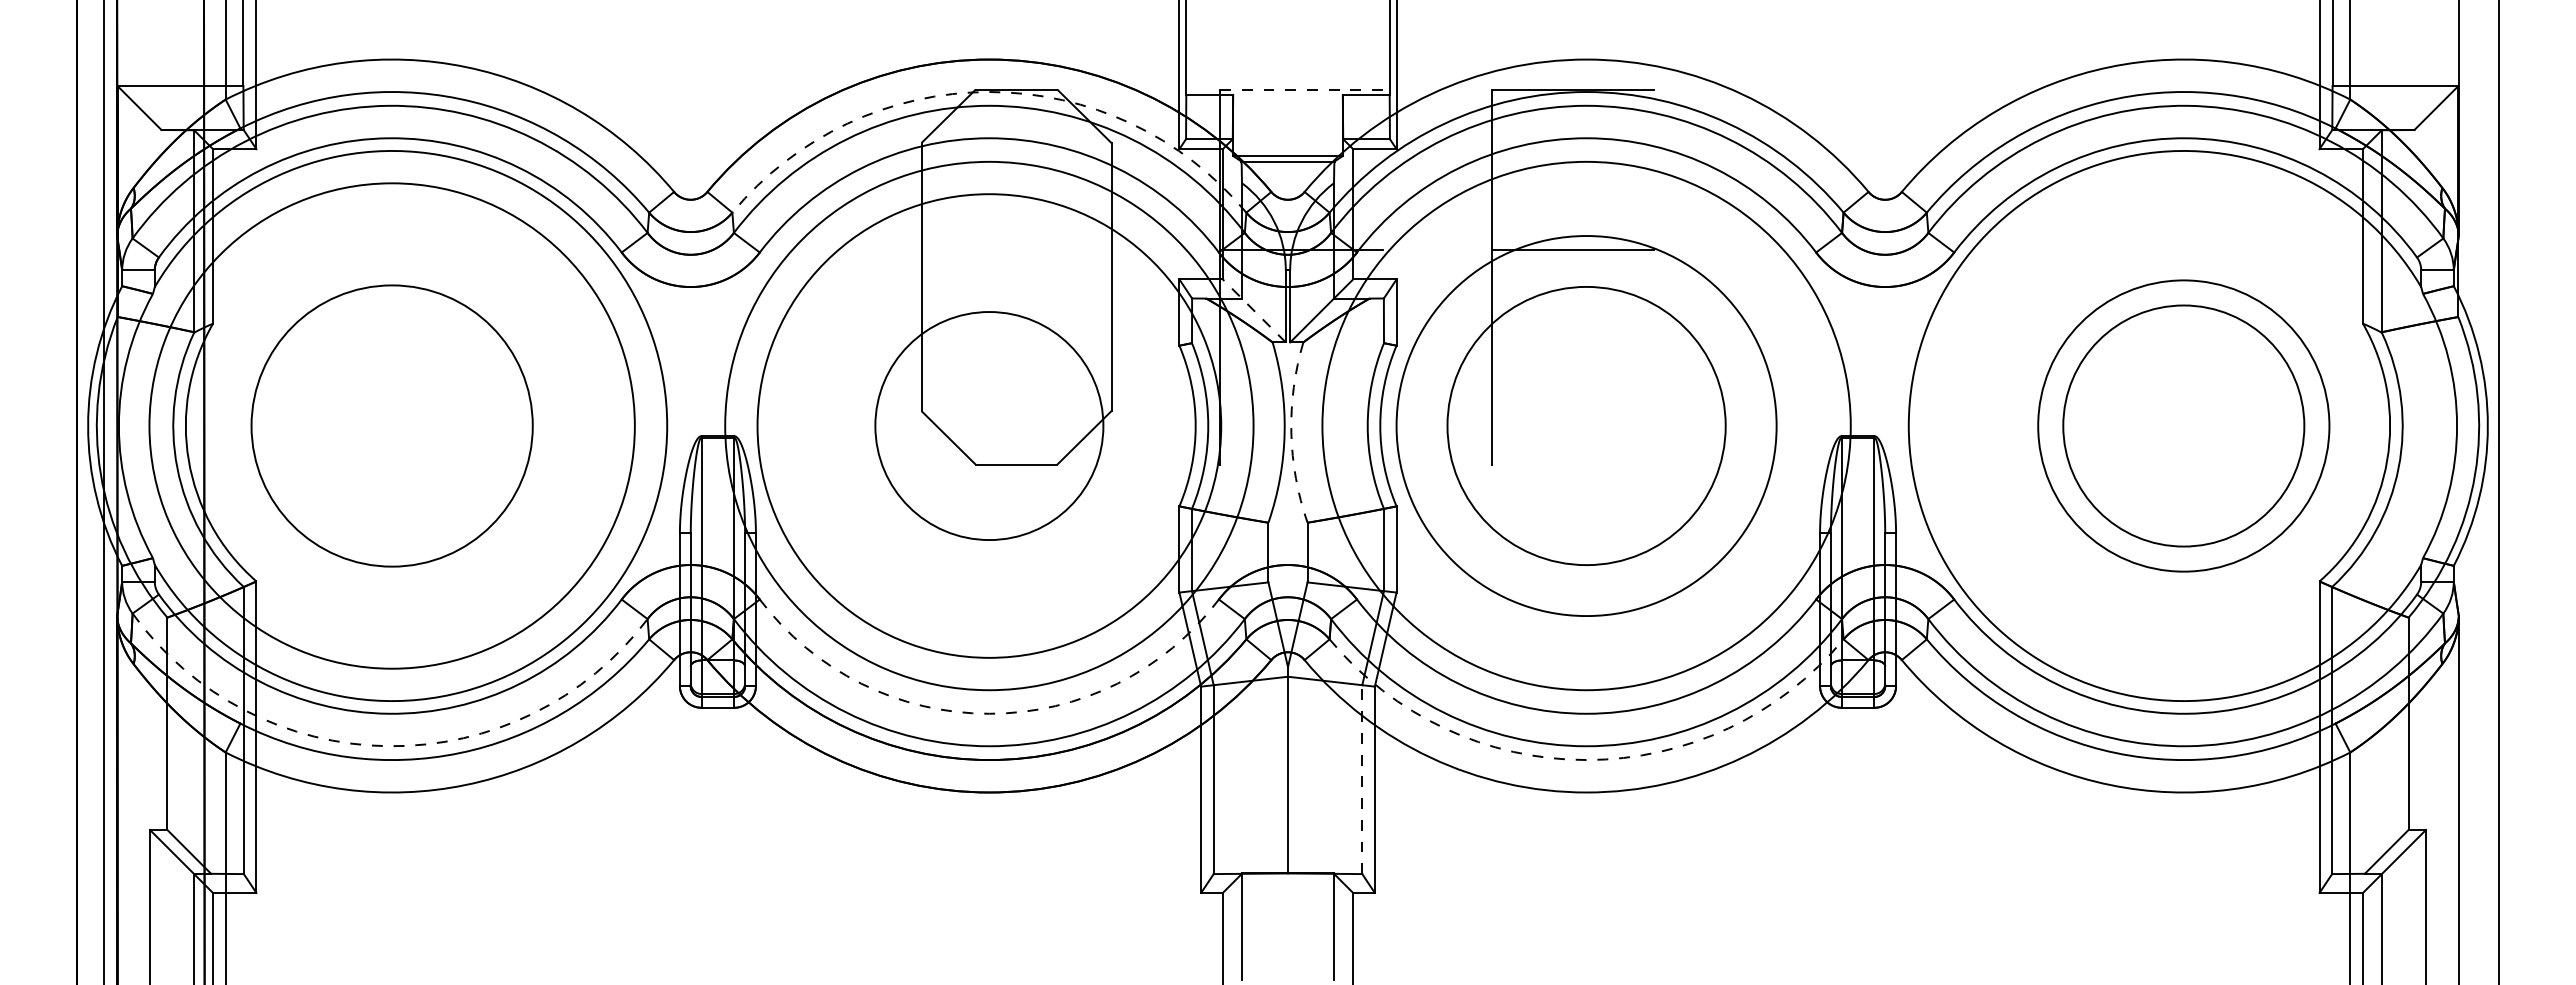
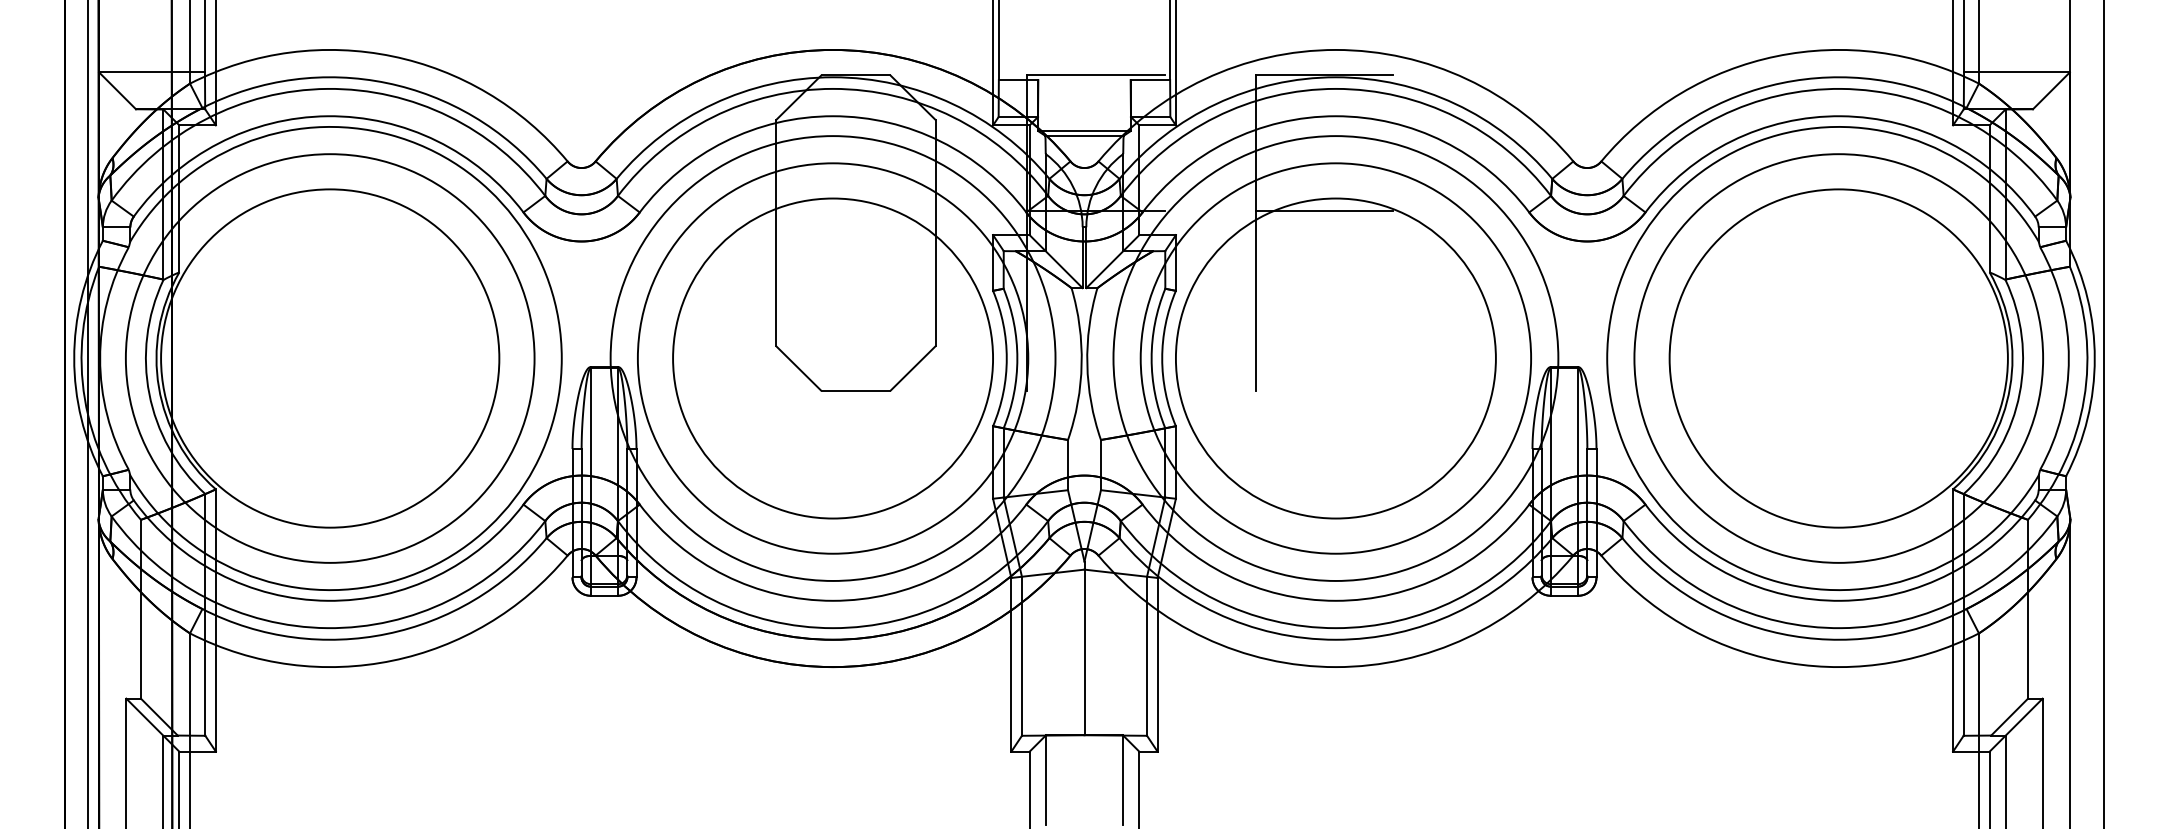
line: (1301, 89) -> (1095, 75), dashed -> solid
arc: (989, 92) -> (833, 77), dashed -> solid
line: (1254, 310) -> (1056, 261), dashed -> solid
circle: (392, 425) -> (330, 358), size x1.43
circle: (1586, 425) -> (1335, 358), size x1.67
circle: (2183, 425) -> (1838, 358), size x1.67
circle: (2183, 425) -> (1838, 358), size x1.67
circle: (989, 426) -> (833, 358), size x1.67
arc: (1291, 432) -> (1087, 363), dashed -> solid
arc: (989, 713) -> (833, 600), dashed -> solid
arc: (388, 746) -> (327, 628), dashed -> solid
arc: (1586, 760) -> (1335, 640), dashed -> solid
line: (1362, 779) -> (1147, 656), dashed -> solid

